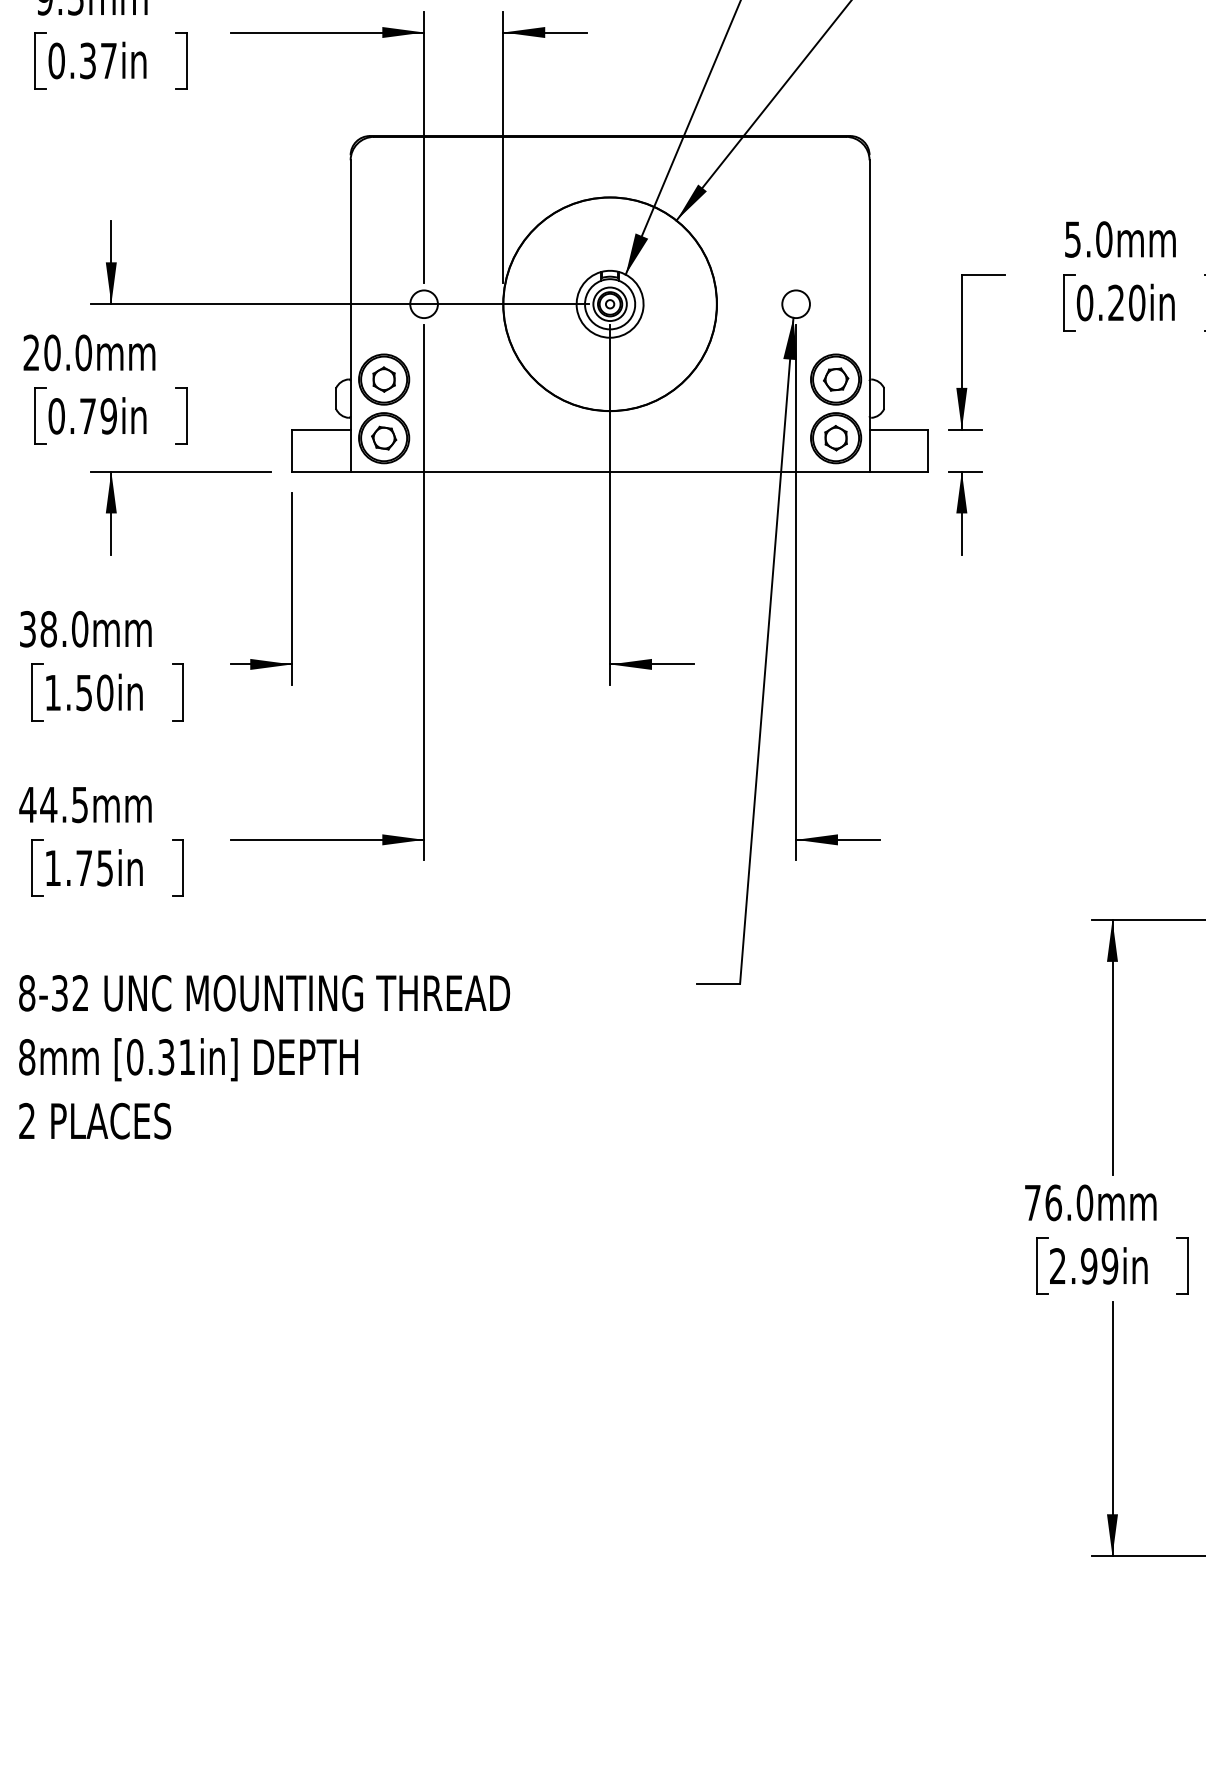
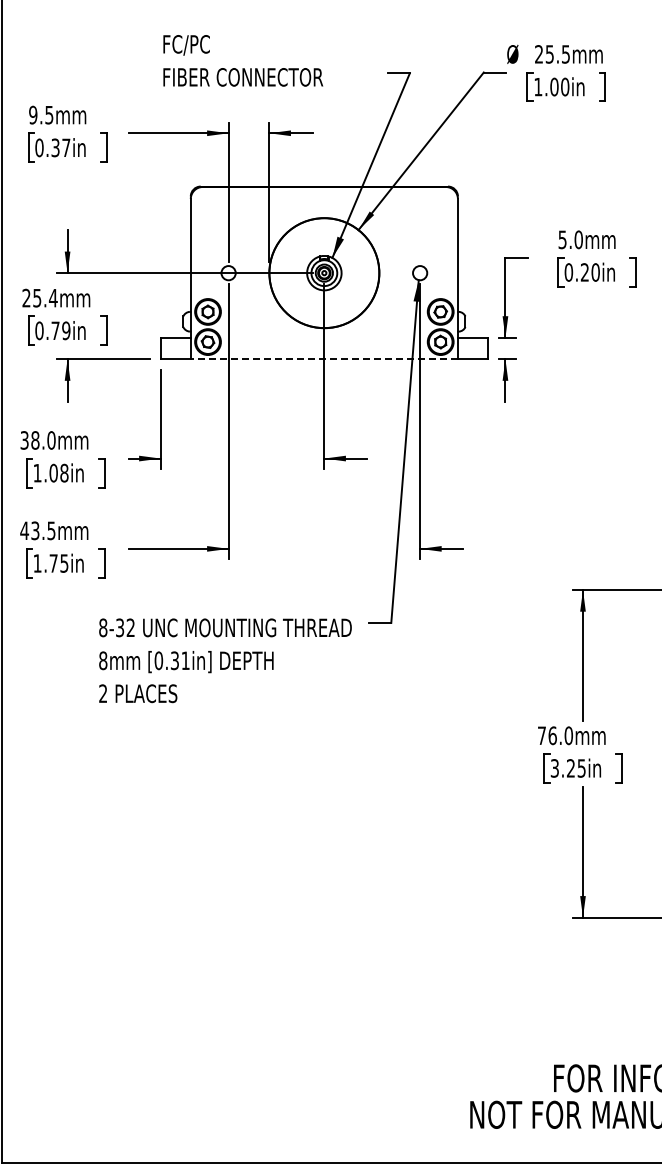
text: (68, 351) -> (45, 297), 20.0mm -> 25.4mm
line: (610, 471) -> (324, 359), solid -> dashed
text: (93, 691) -> (58, 472), 1.50in -> 1.08in
text: (48, 804) -> (35, 530), 44.5mm -> 43.5mm
text: (264, 1056) -> (225, 660), moved
text: (1082, 1266) -> (567, 768), 2.99in -> 3.25in

